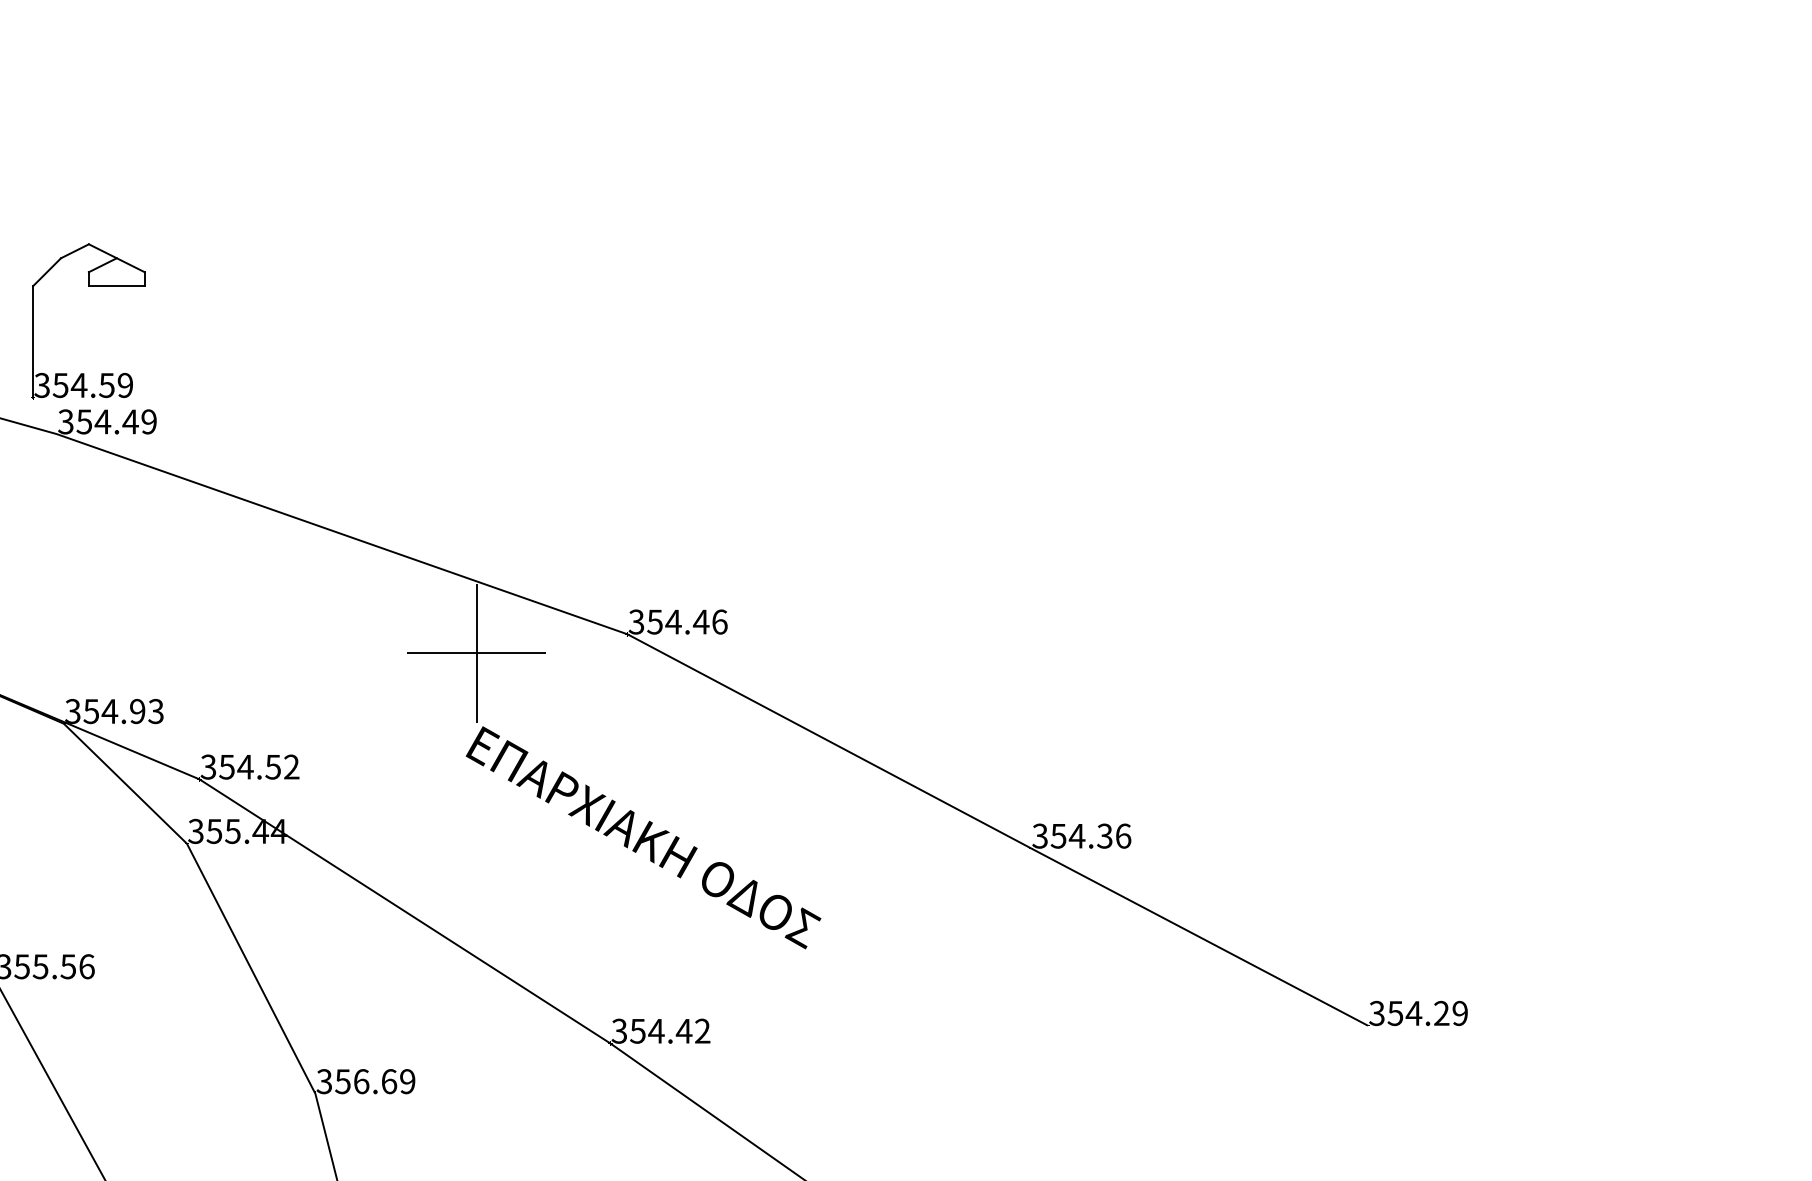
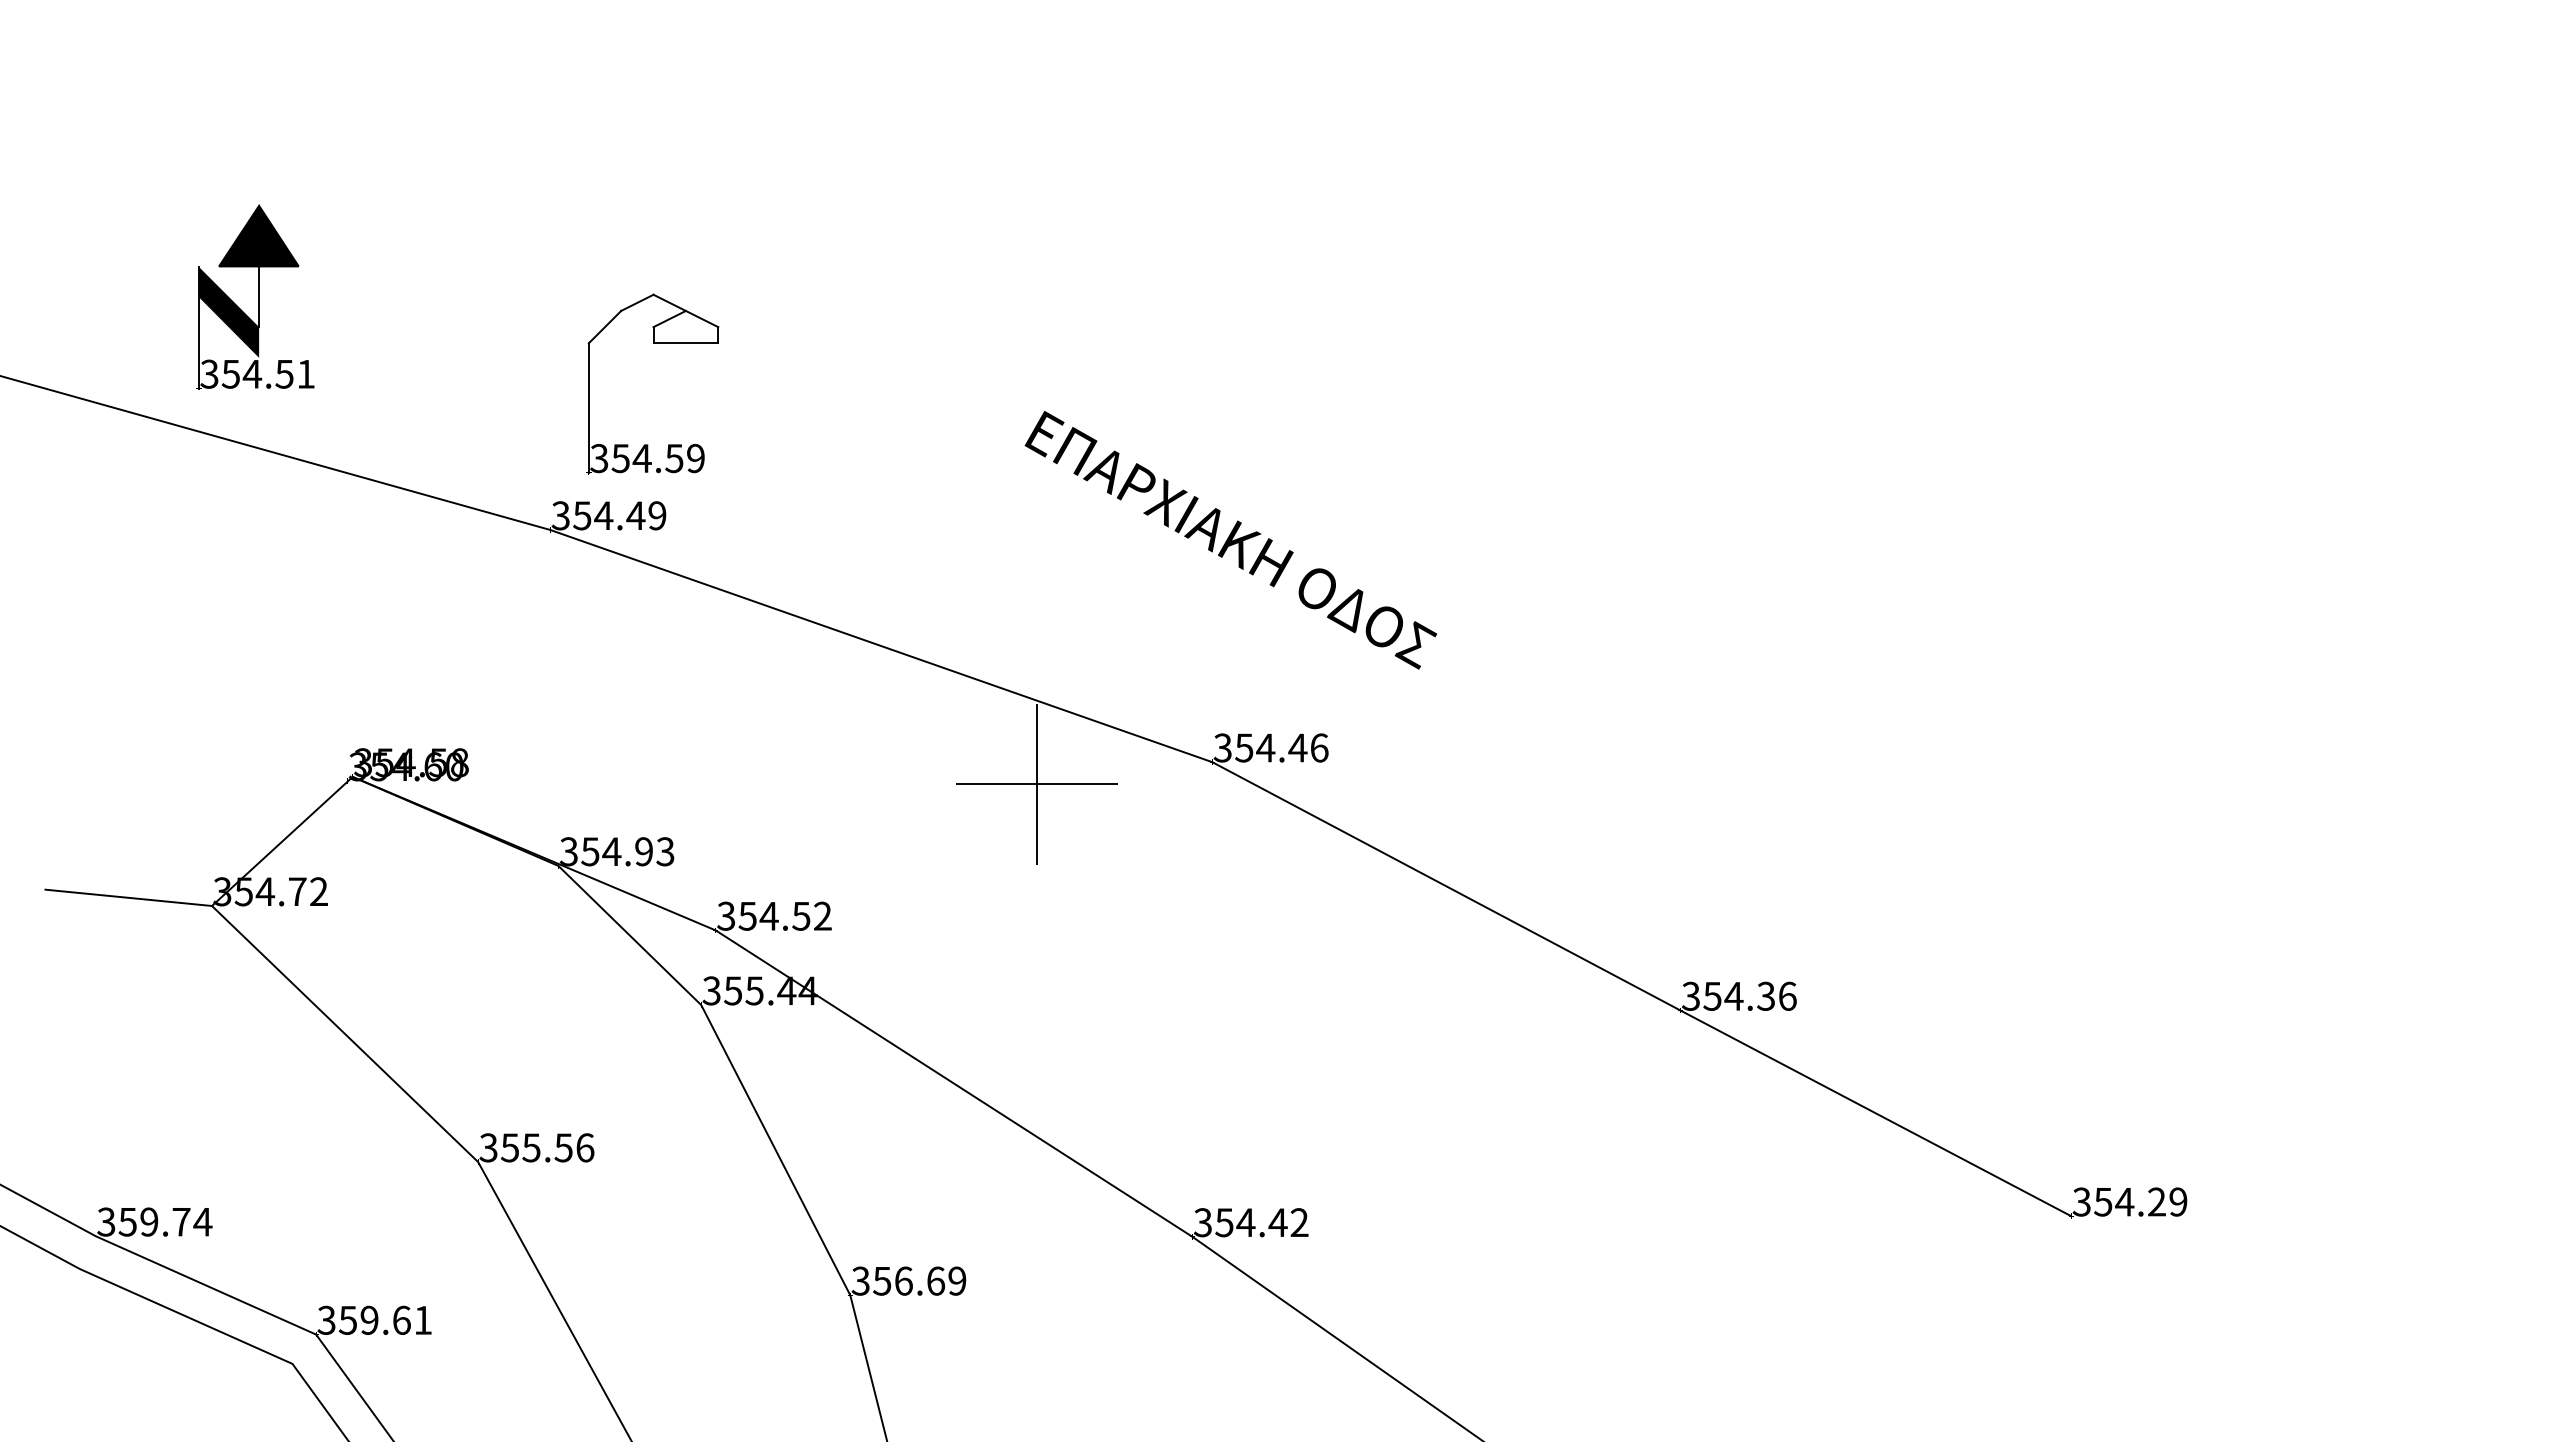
part: (88, 286) -> (653, 343), moved
text: (643, 837) -> (1230, 540), moved

